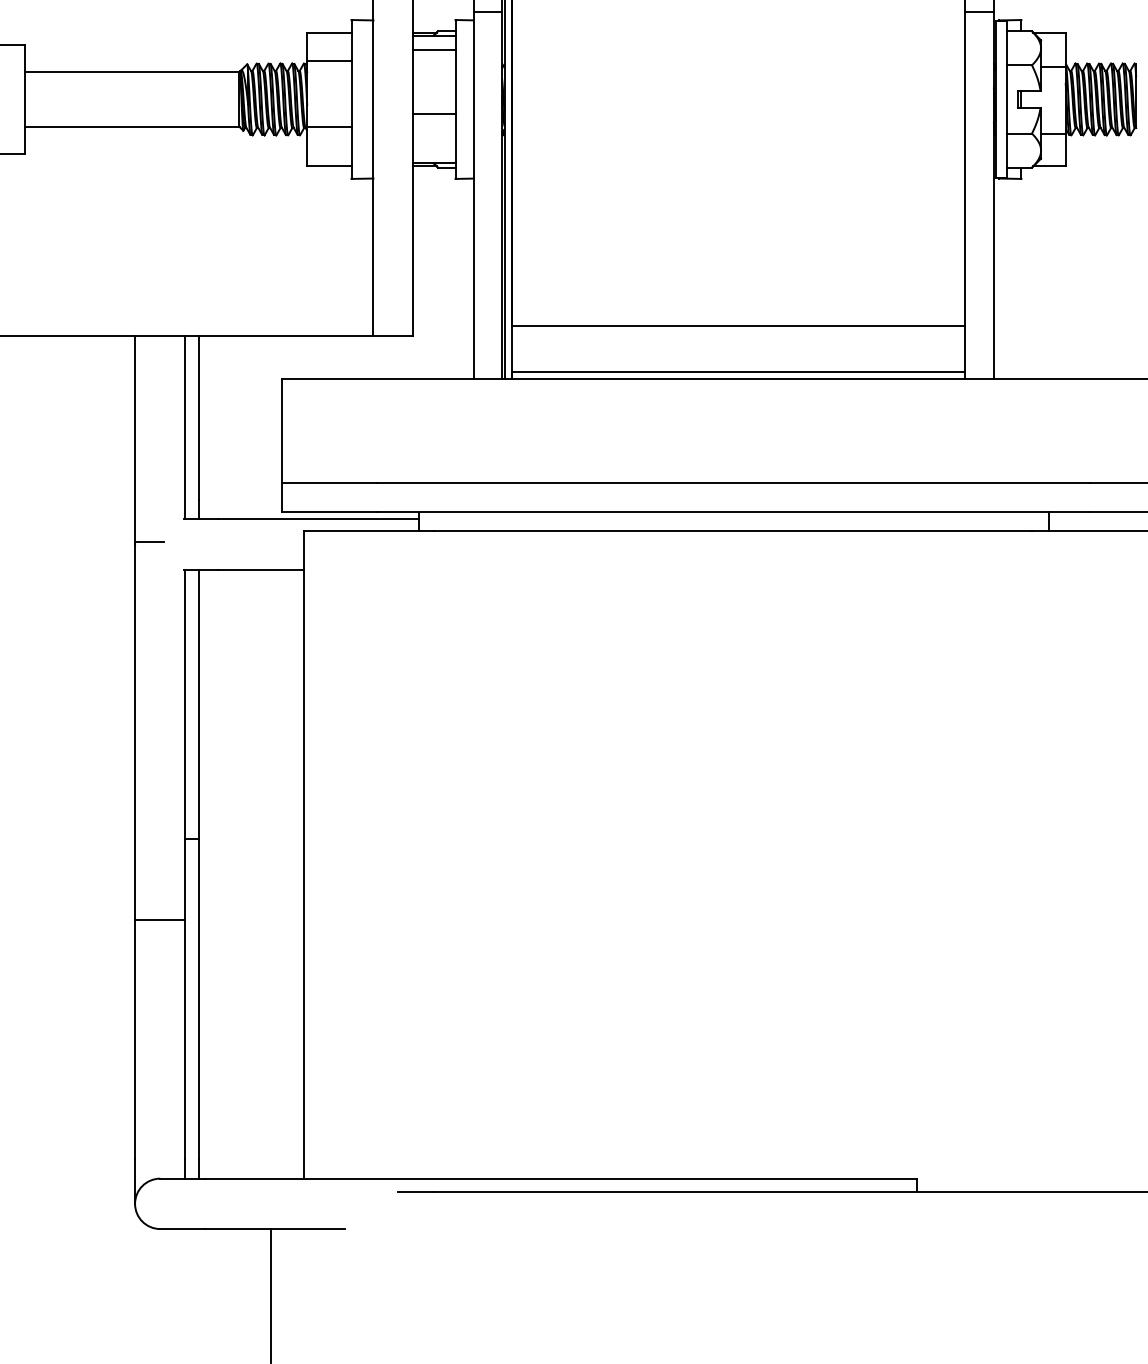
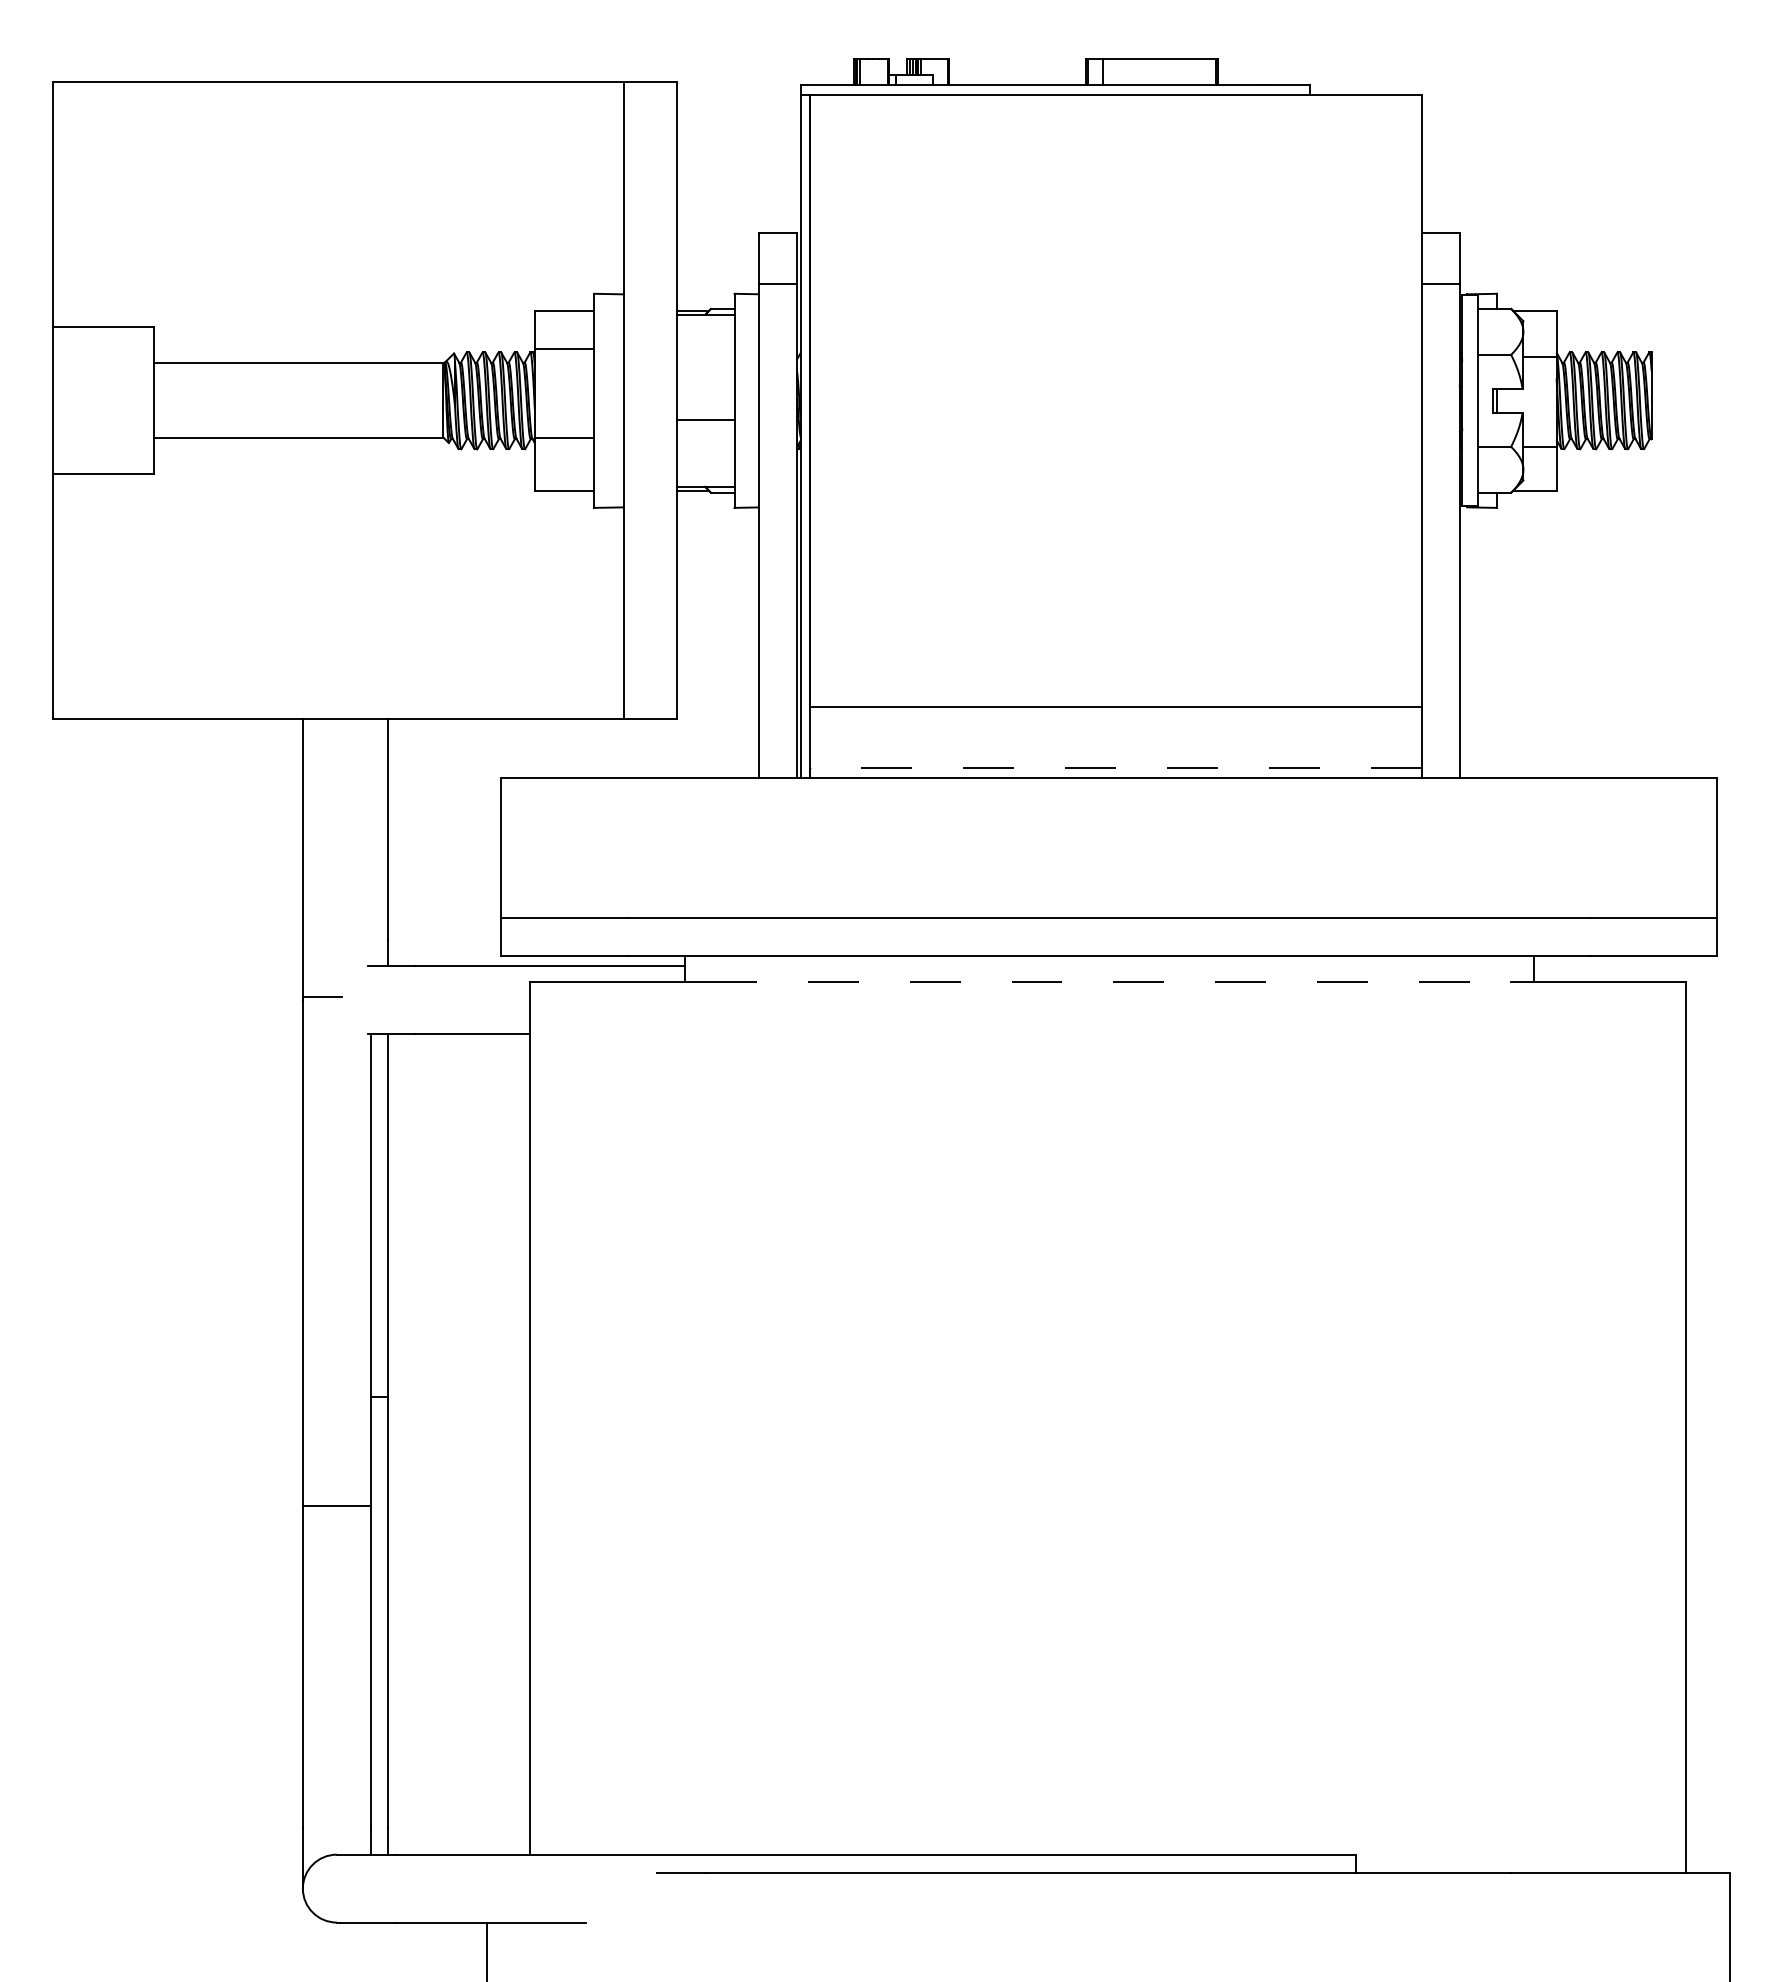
line: (433, 50) -> (705, 334), removed
line: (738, 371) -> (1115, 767), solid -> dashed
line: (185, 427) -> (370, 842), removed
line: (733, 531) -> (1108, 982), solid -> dashed

